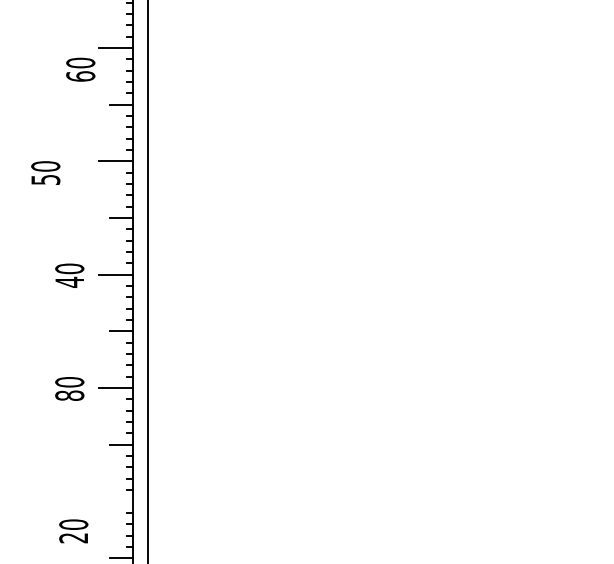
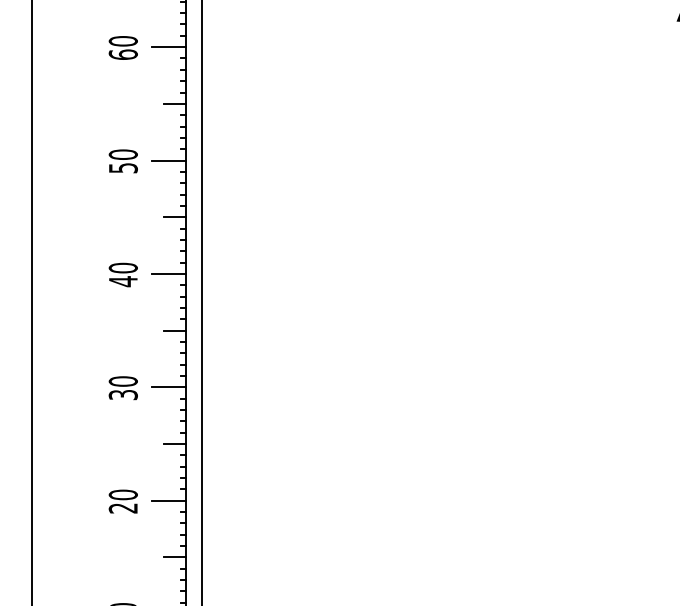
text: (79, 69) -> (122, 47), moved
text: (44, 173) -> (122, 161), moved
text: (68, 395) -> (122, 394), 80 -> 30
line: (115, 501) -> (169, 500), added
text: (72, 531) -> (122, 501), moved

